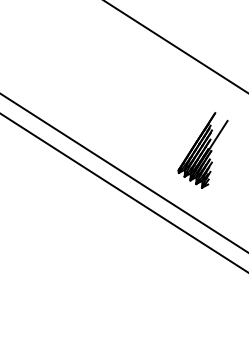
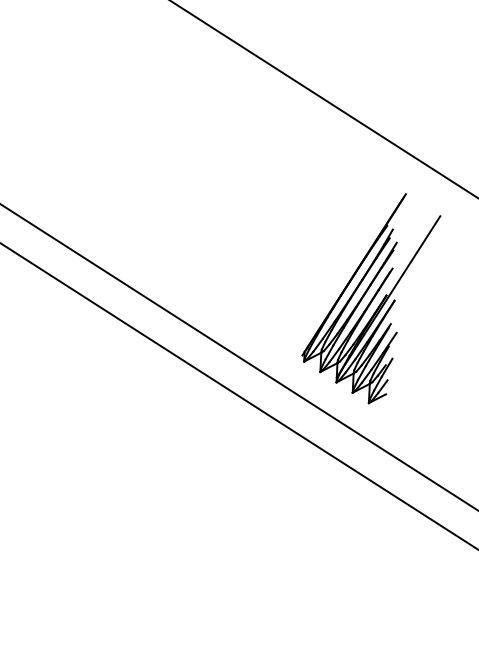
part: (202, 150) -> (370, 298), size x1.43

